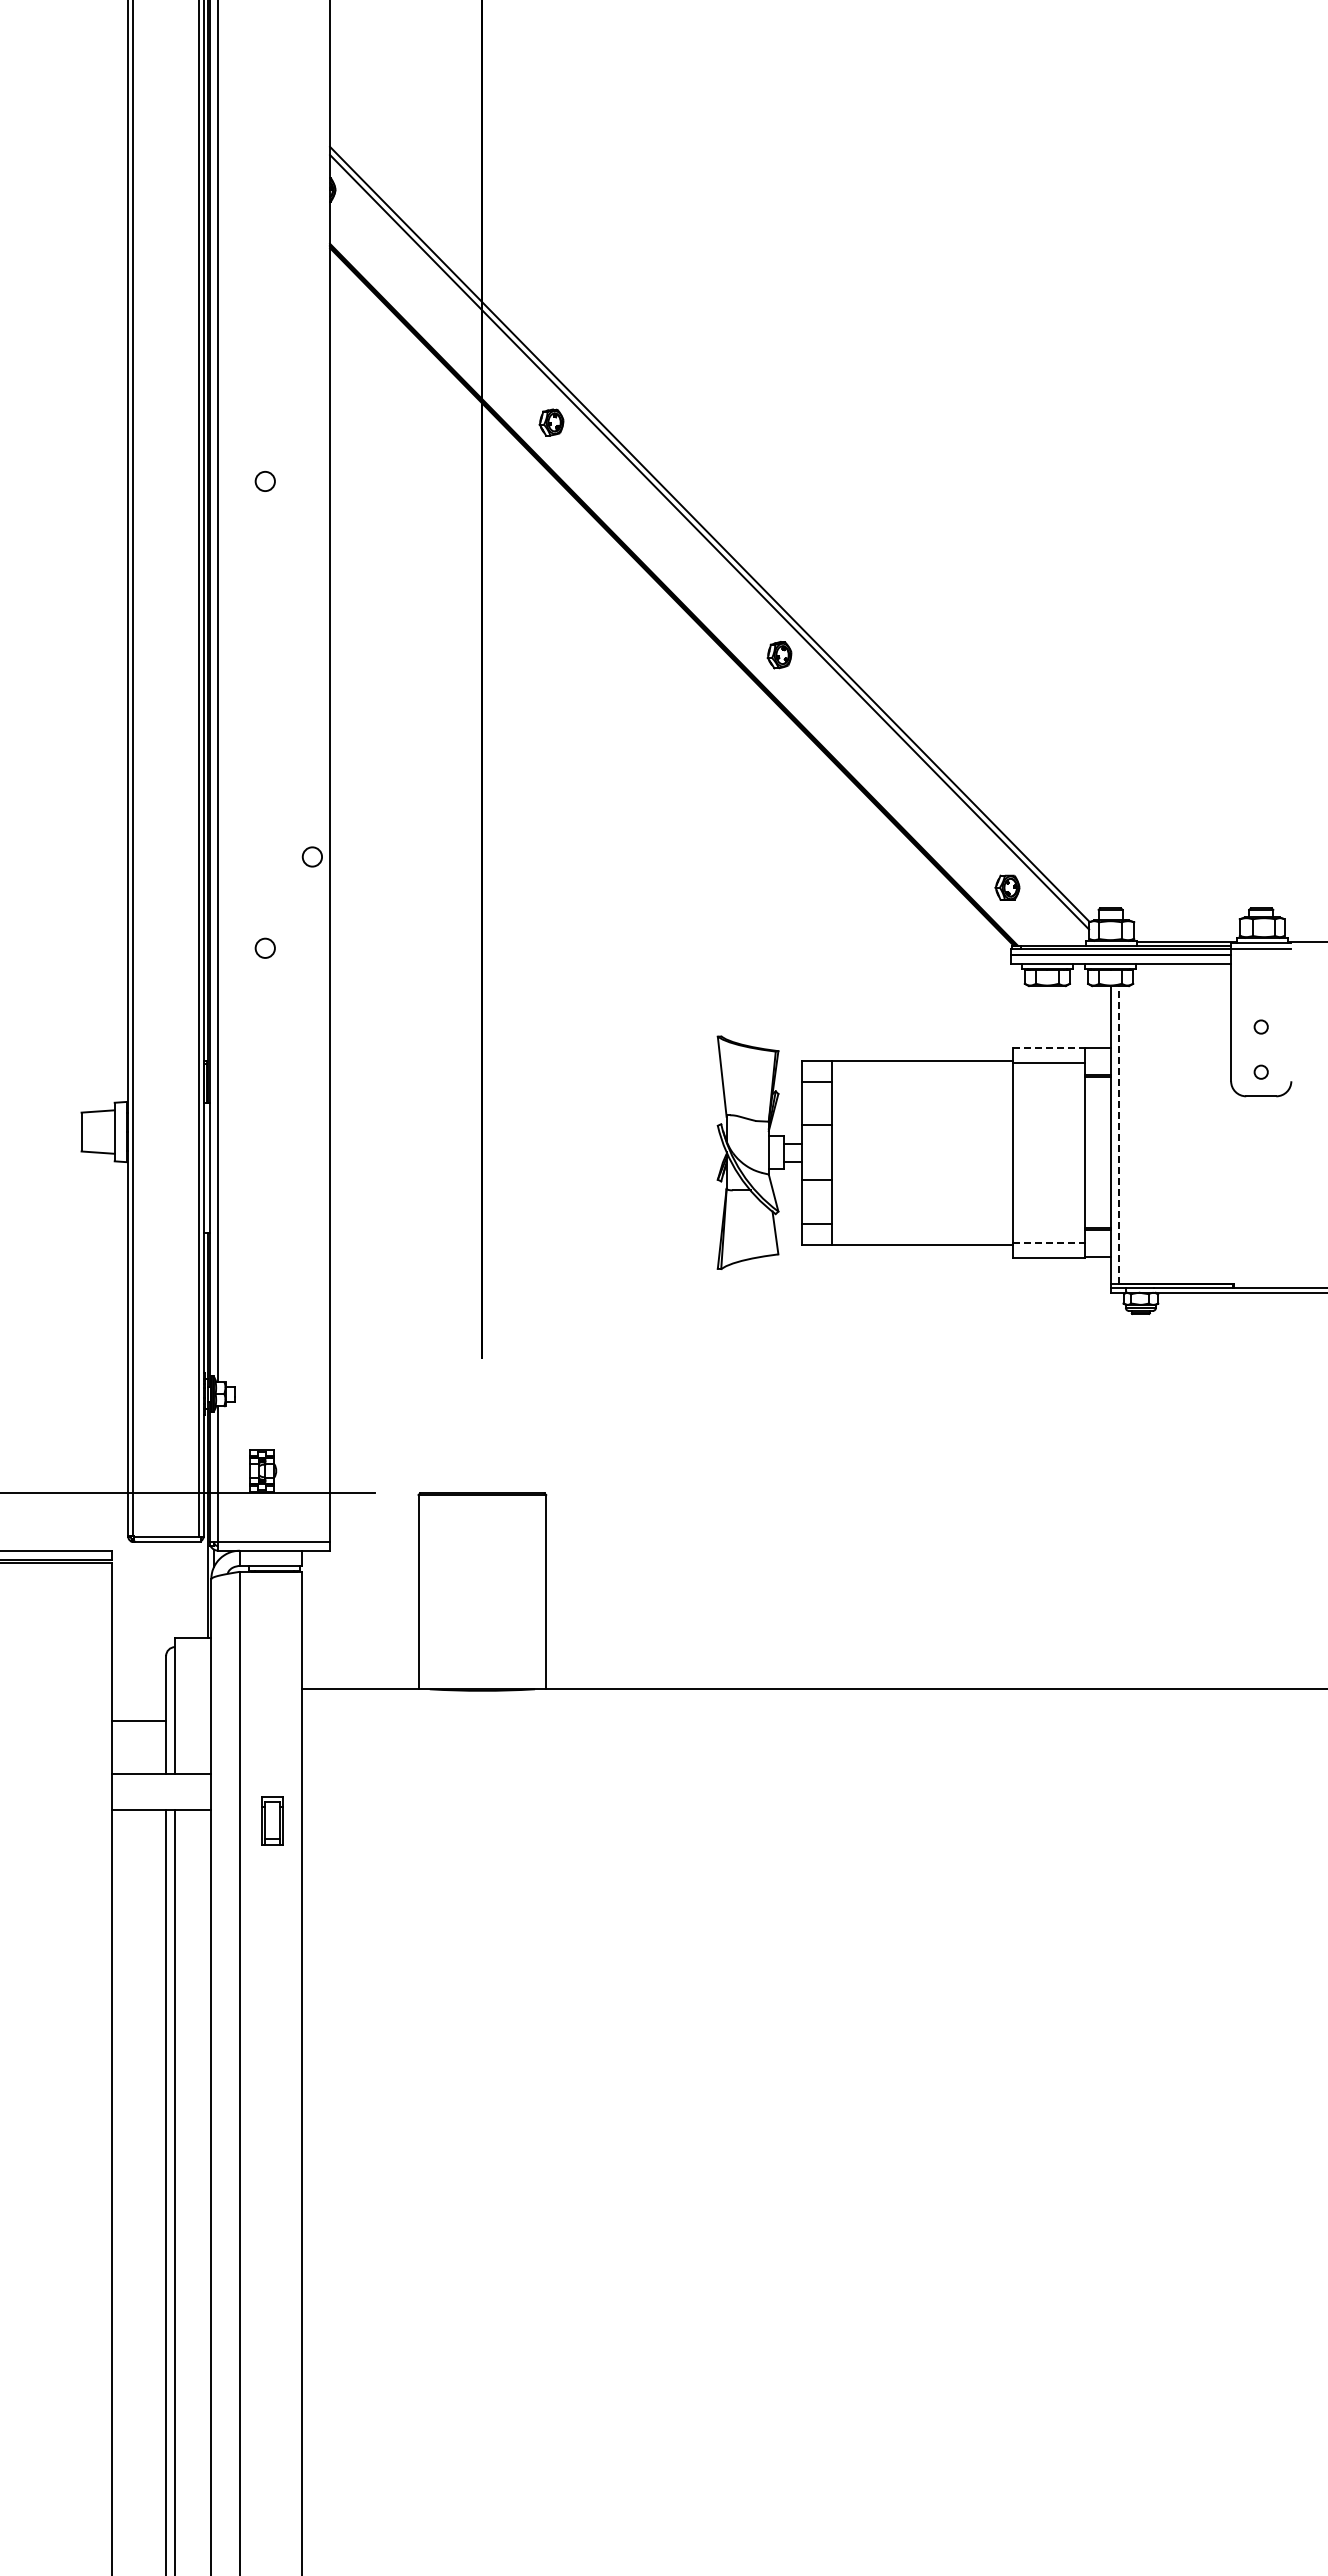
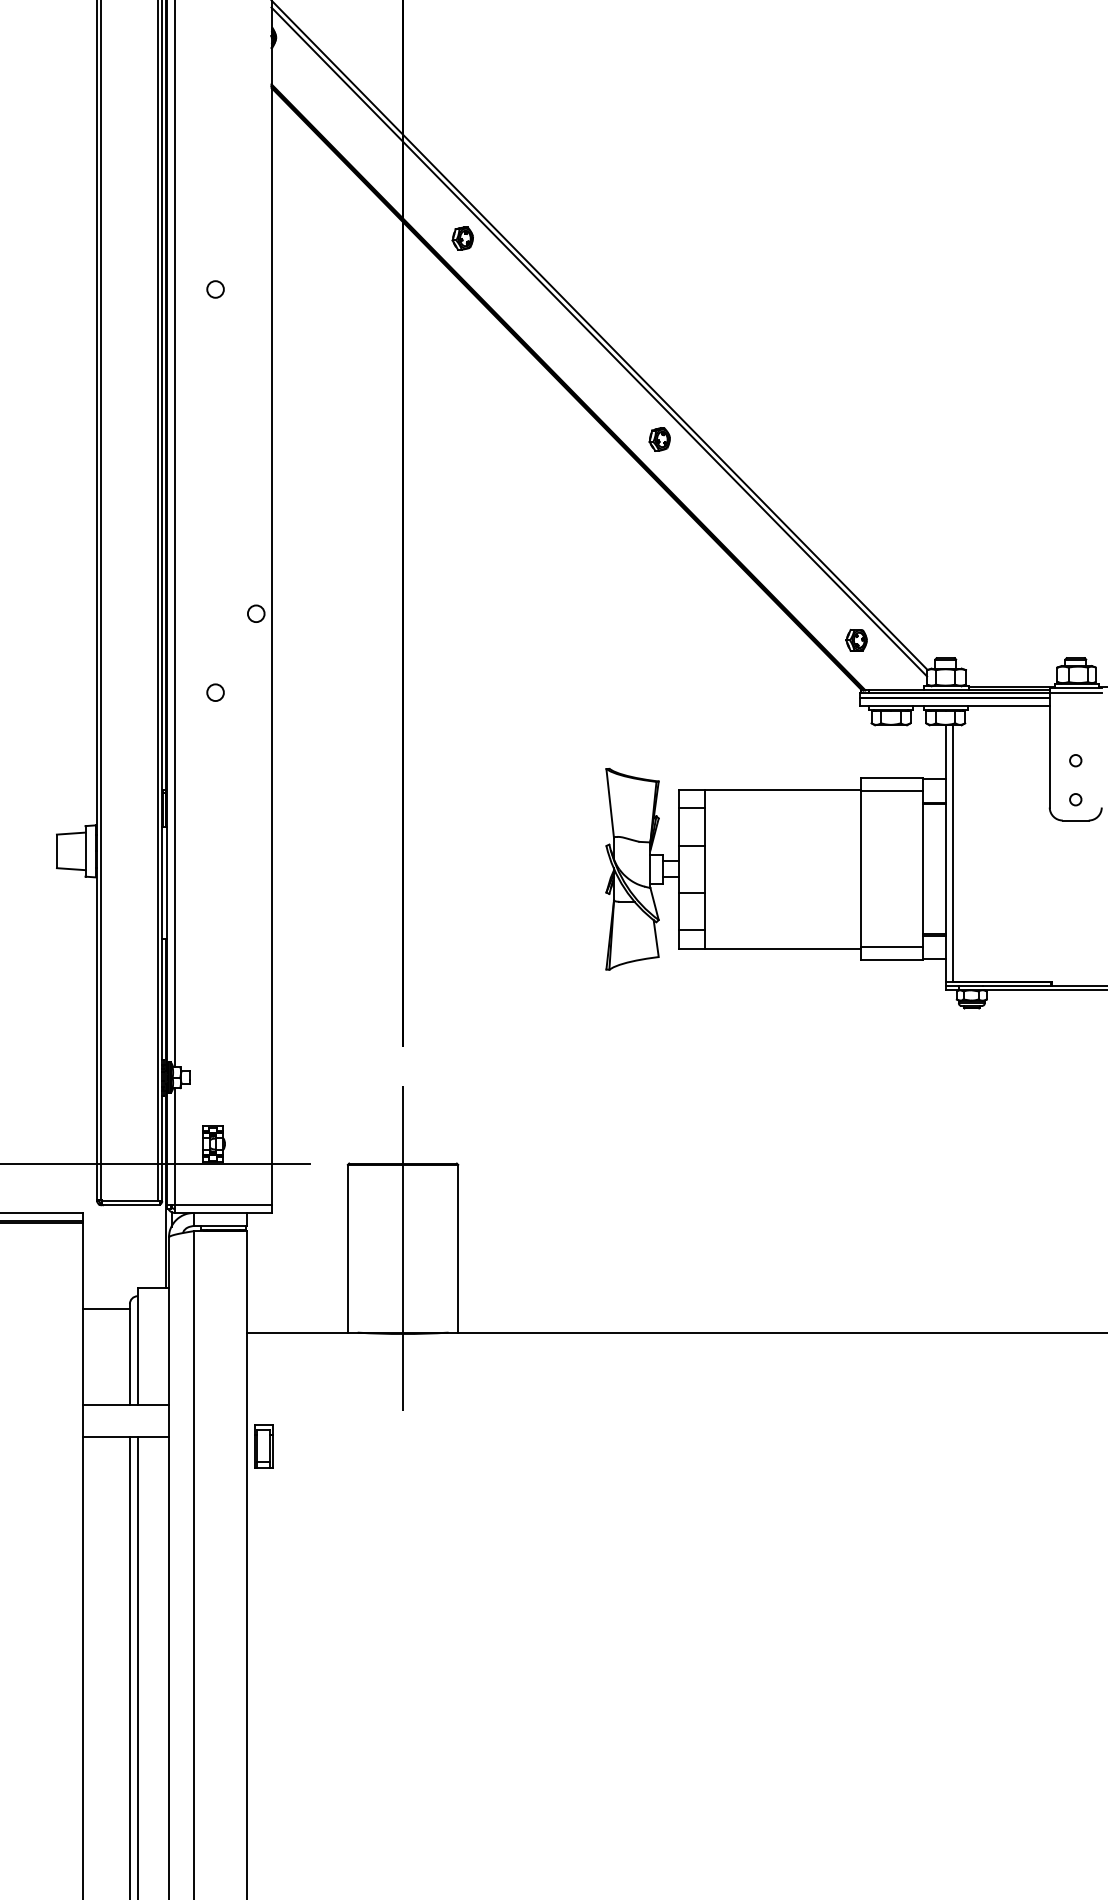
line: (1048, 1047) -> (892, 778), dashed -> solid
line: (1118, 1134) -> (952, 853), dashed -> solid
line: (1048, 1242) -> (892, 946), dashed -> solid
line: (482, 1591) -> (403, 1248), added
line: (138, 1721) -> (106, 1309), moved
part: (272, 1820) -> (264, 1445), moved

